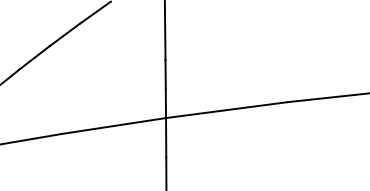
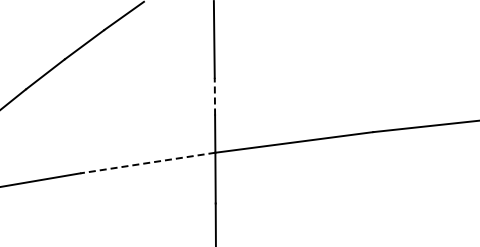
line: (165, 74) -> (214, 96), solid -> dashed
line: (113, 126) -> (147, 163), solid -> dashed

